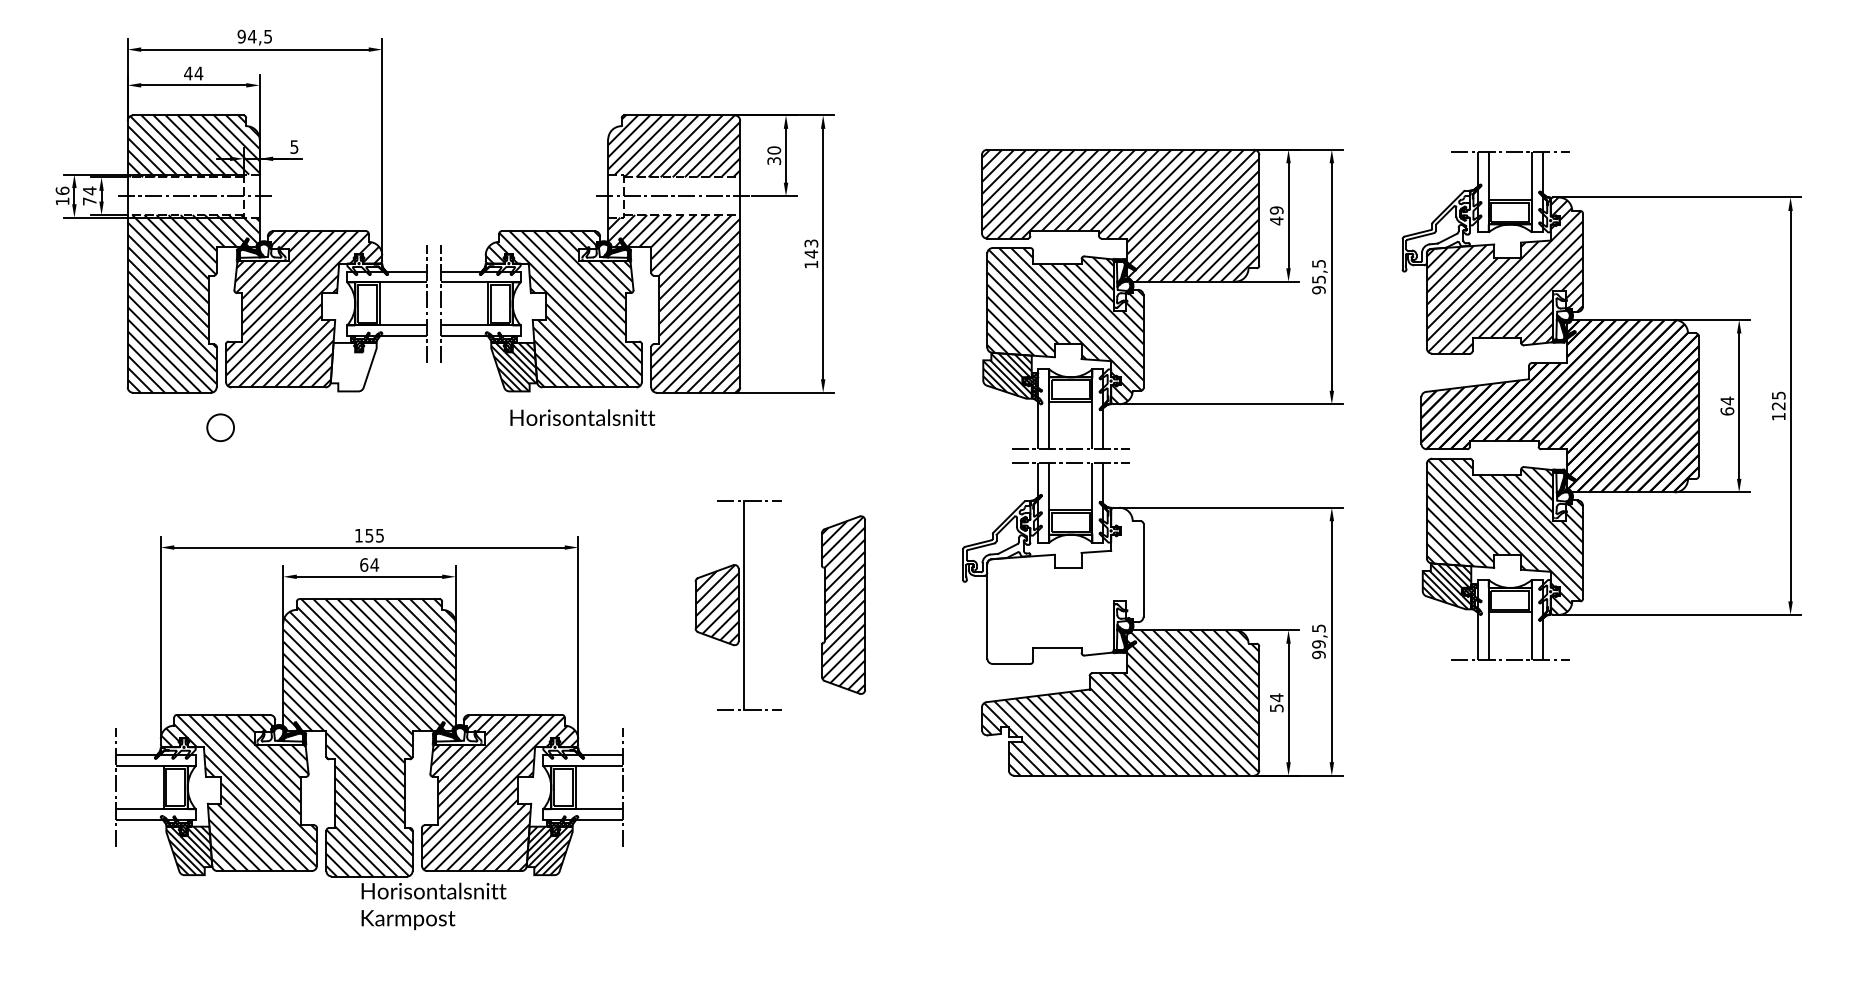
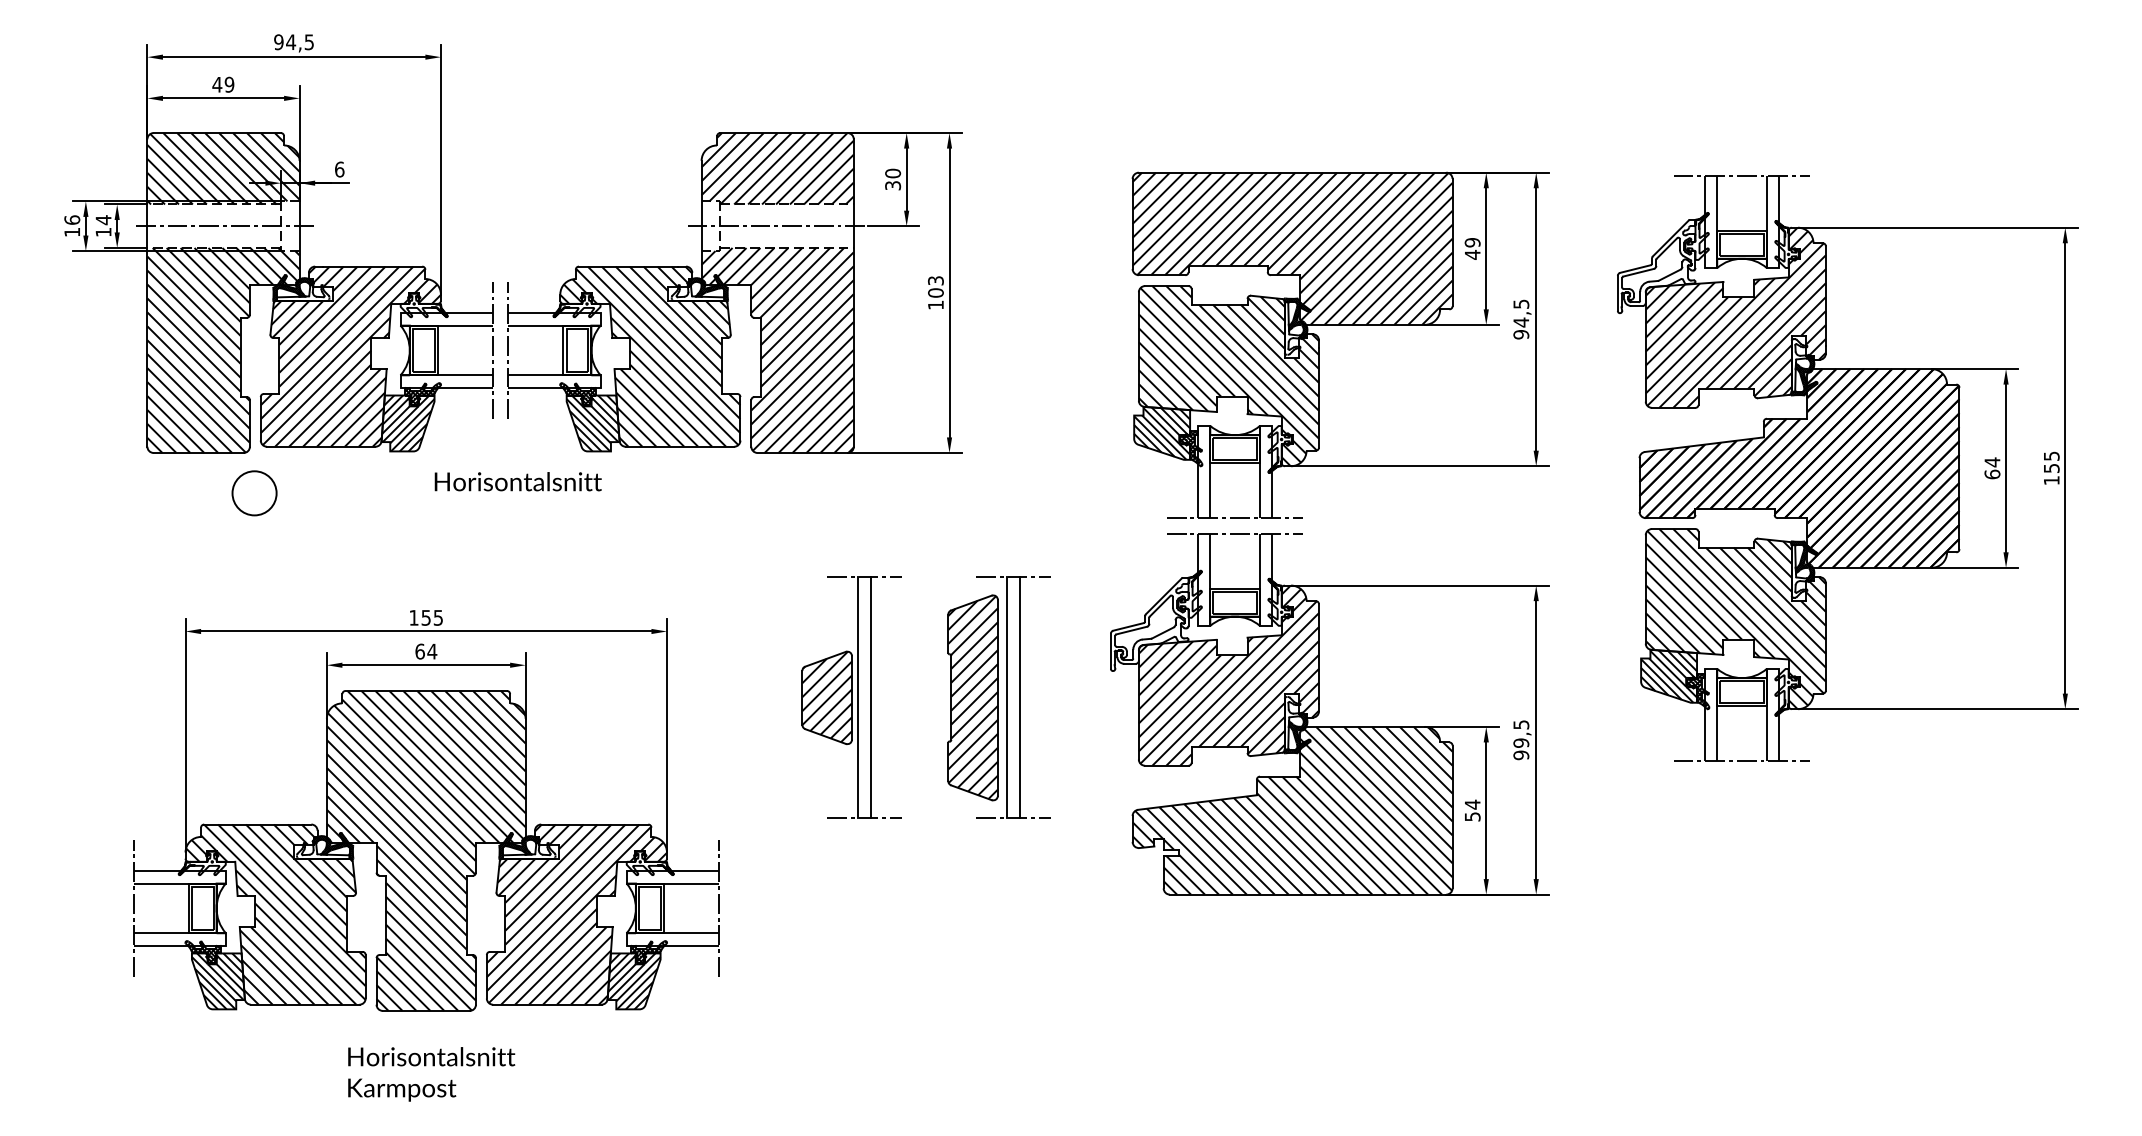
text: (198, 73) -> (229, 84), 44 -> 49
text: (294, 147) -> (339, 169), 5 -> 6
text: (89, 200) -> (103, 231), 74 -> 14
text: (811, 254) -> (935, 293), 143 -> 103
text: (1319, 279) -> (1521, 322), 95,5 -> 94,5
hatch: (354, 367) -> (408, 423), added
text: (1778, 406) -> (2051, 468), 125 -> 155
text: (582, 417) -> (517, 481), moved
circle: (220, 427) -> (254, 493), size x1.43
hatch: (1065, 585) -> (1228, 675), added
line: (754, 604) -> (870, 697), added
part: (878, 604) -> (1013, 697), added
text: (433, 906) -> (431, 1074), moved

